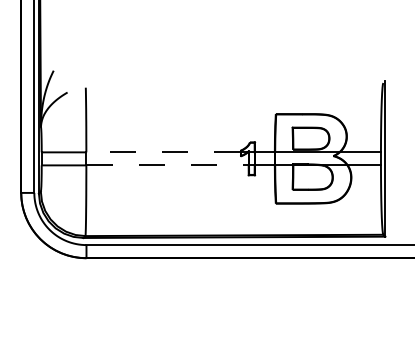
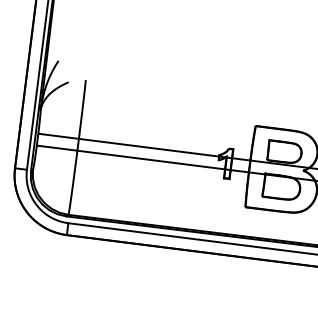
line: (162, 152) -> (148, 147), dashed -> solid
line: (168, 165) -> (152, 160), dashed -> solid

